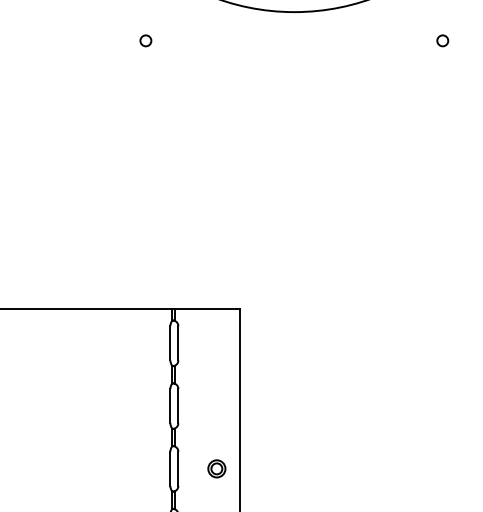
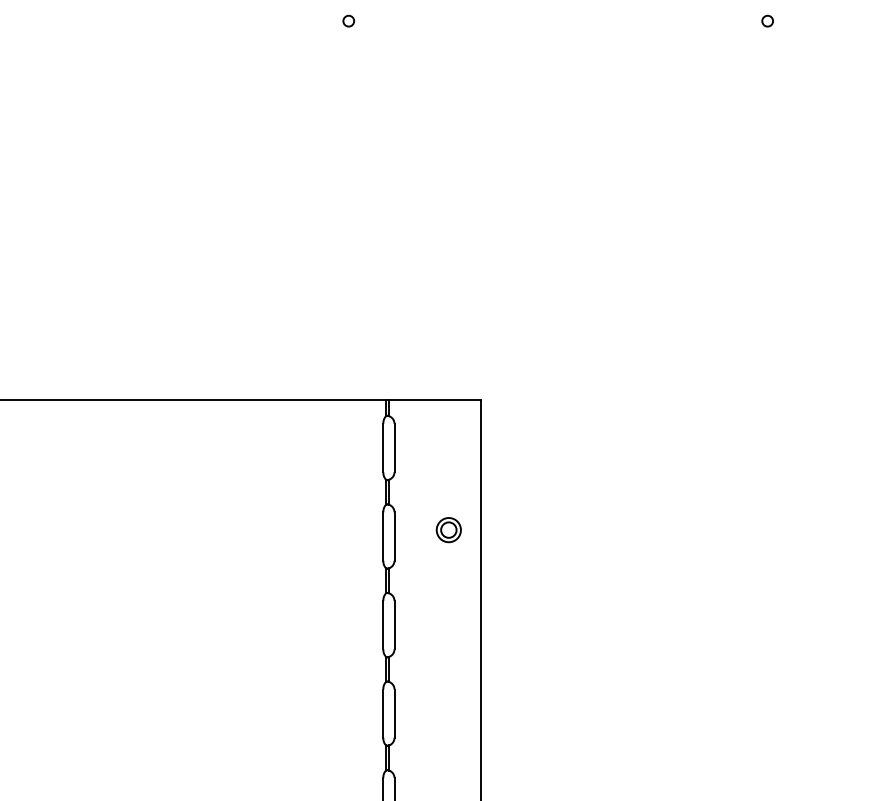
circle: (145, 40) -> (348, 20), size x0.7
circle: (442, 40) -> (767, 20), size x0.7
part: (216, 469) -> (448, 530), moved

